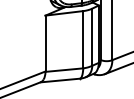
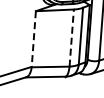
line: (83, 39) -> (71, 37), solid -> dashed
line: (45, 43) -> (33, 39), solid -> dashed

